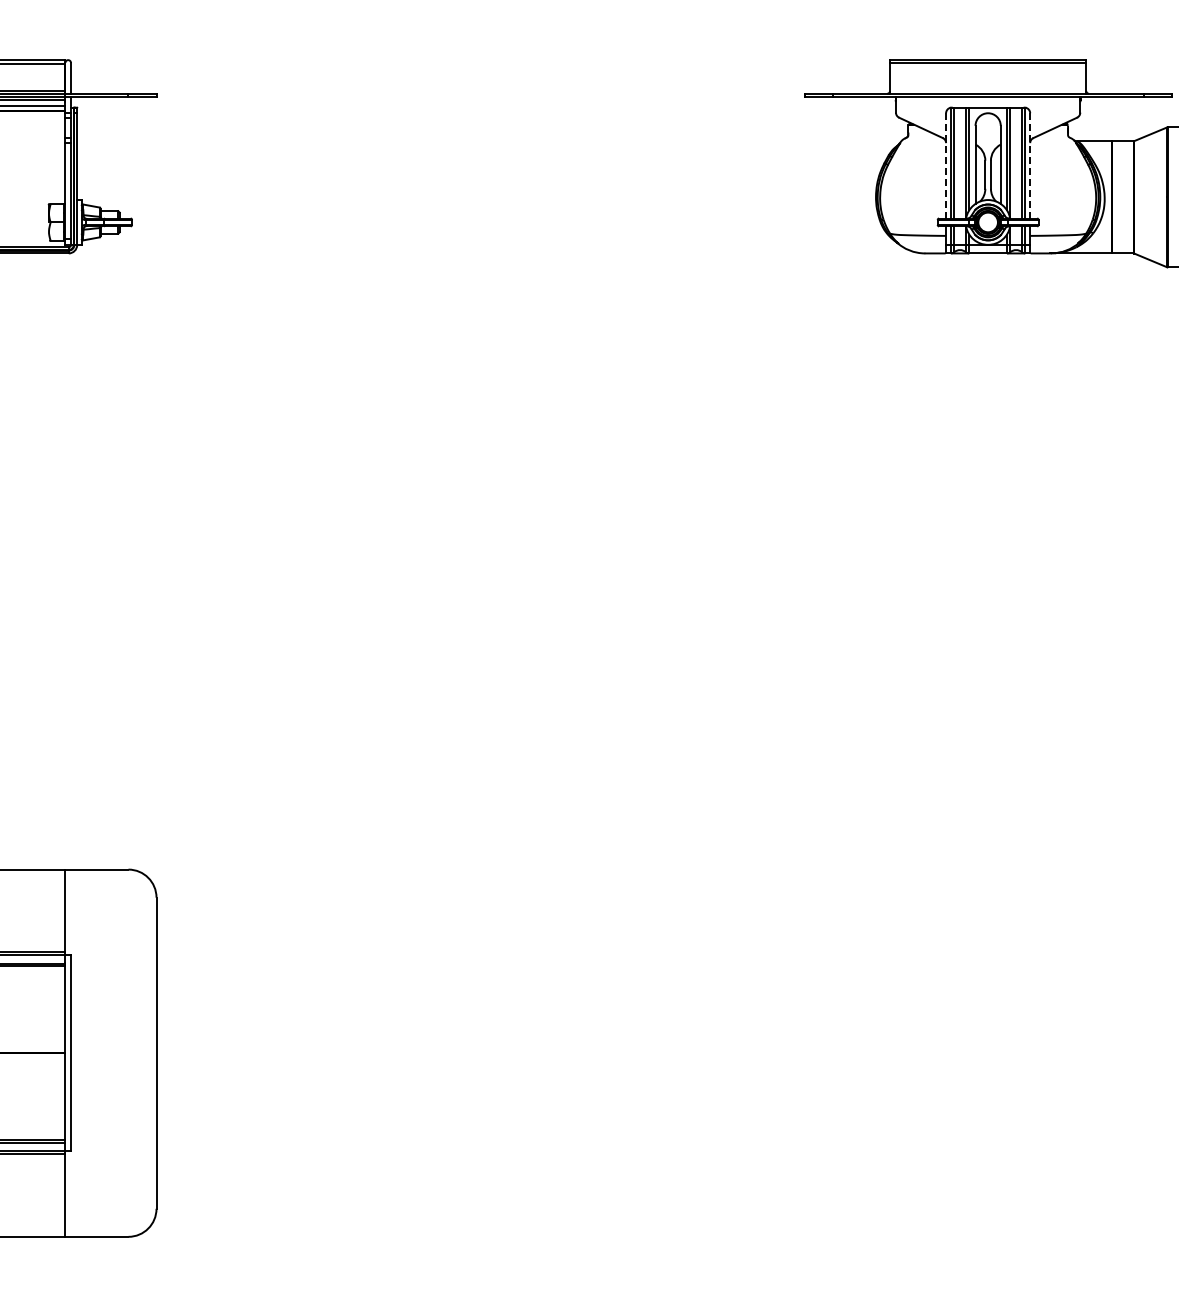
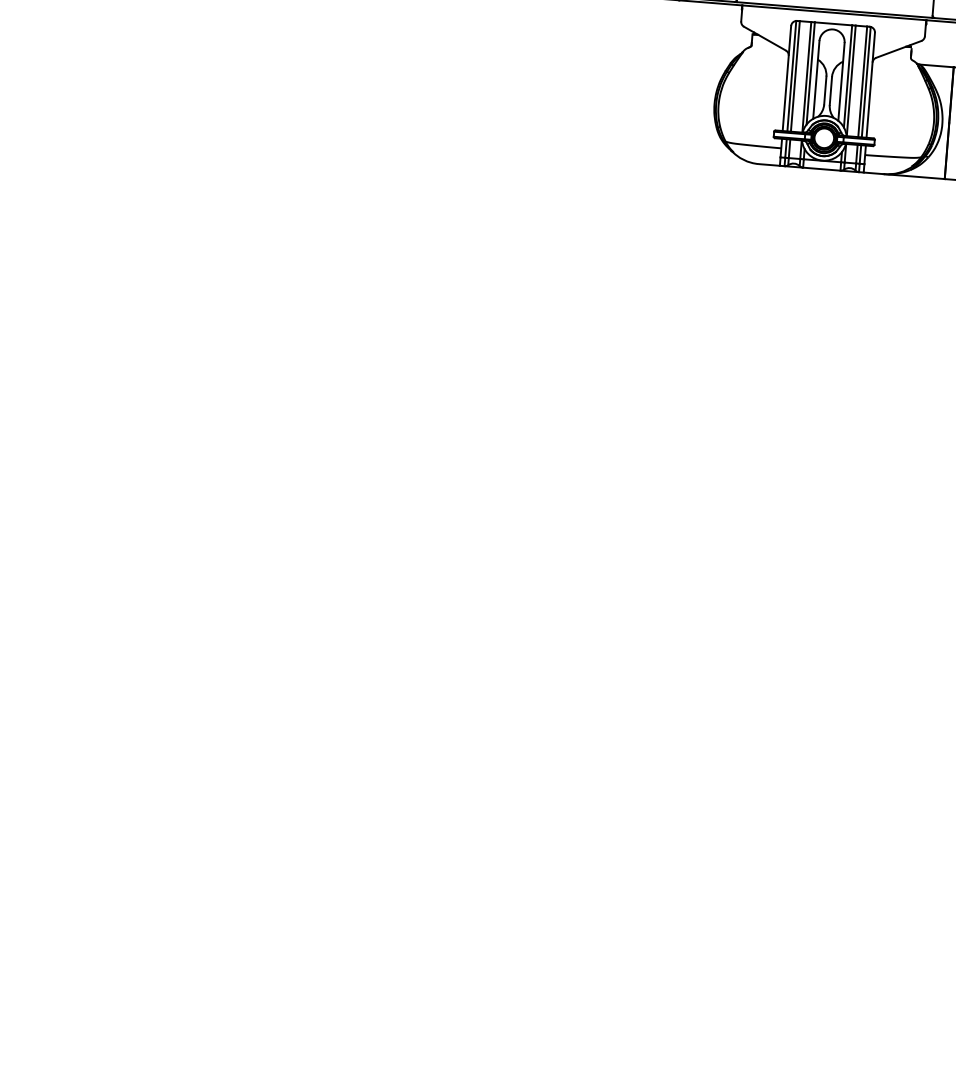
line: (946, 165) -> (787, 78), dashed -> solid
line: (1030, 165) -> (871, 84), dashed -> solid

